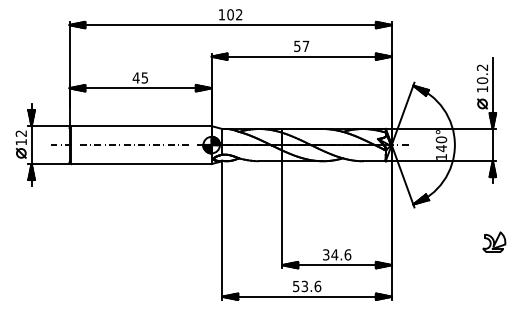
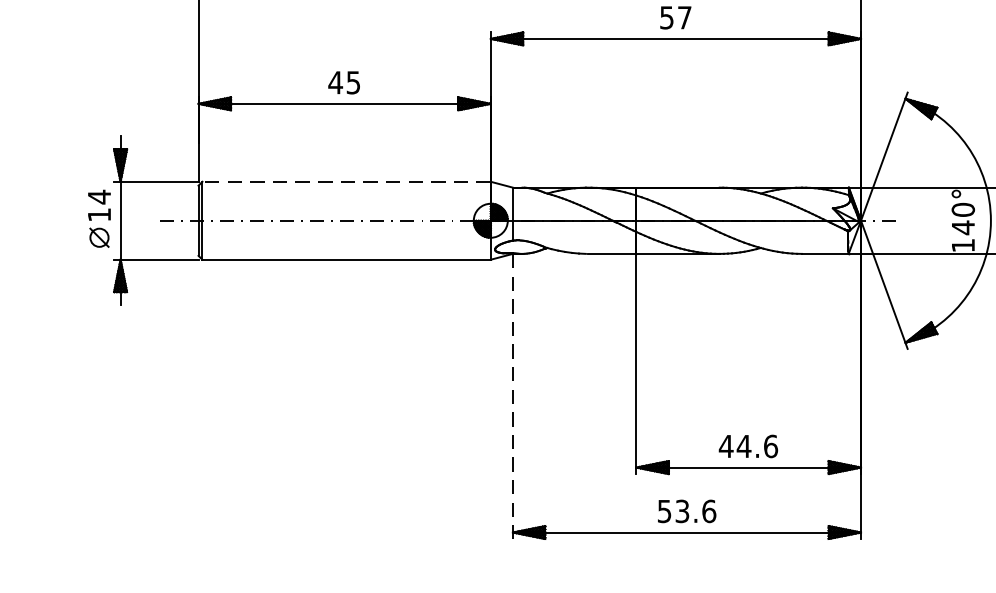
line: (141, 126) -> (346, 182), solid -> dashed
text: (20, 133) -> (97, 196), 12 -> 14
line: (222, 231) -> (513, 398), solid -> dashed
text: (325, 254) -> (724, 445), 34.6 -> 44.6

